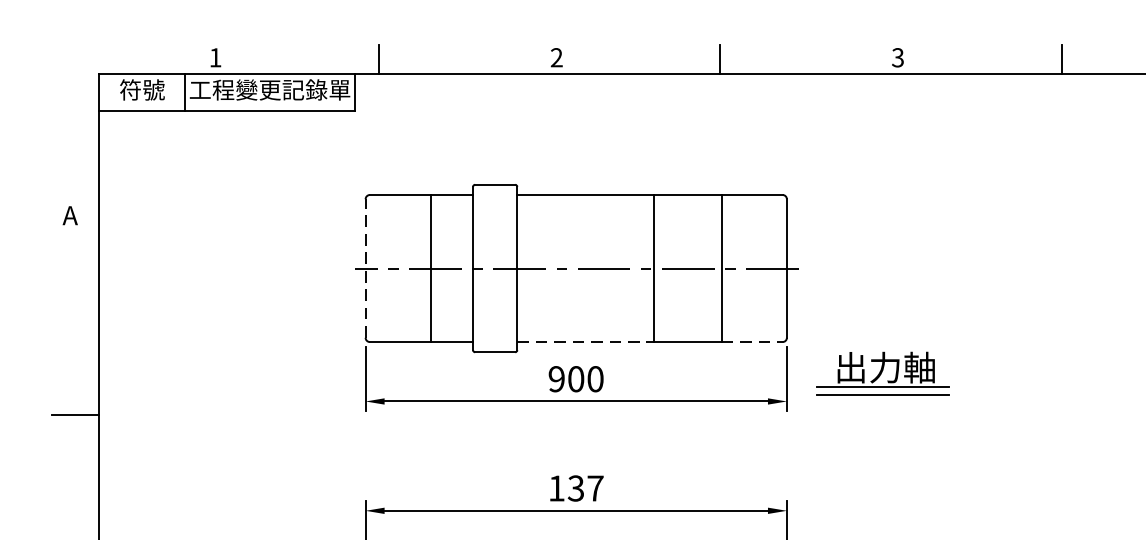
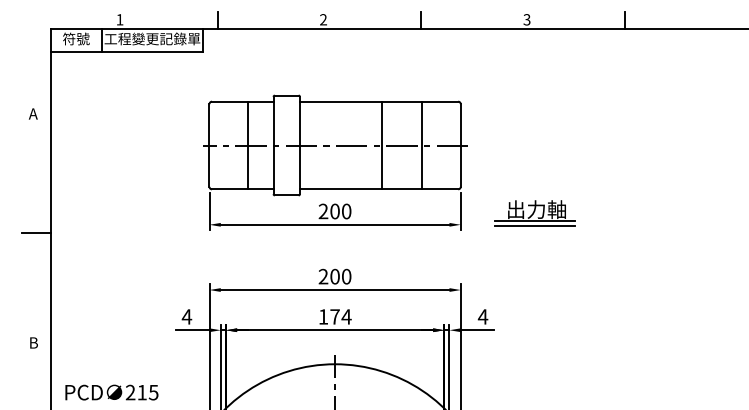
line: (365, 268) -> (209, 145), dashed -> solid
line: (585, 342) -> (340, 189), dashed -> solid
line: (752, 342) -> (440, 189), dashed -> solid
part: (882, 374) -> (534, 213), moved
text: (556, 379) -> (323, 211), 900 -> 200
text: (575, 488) -> (334, 276), 137 -> 200

